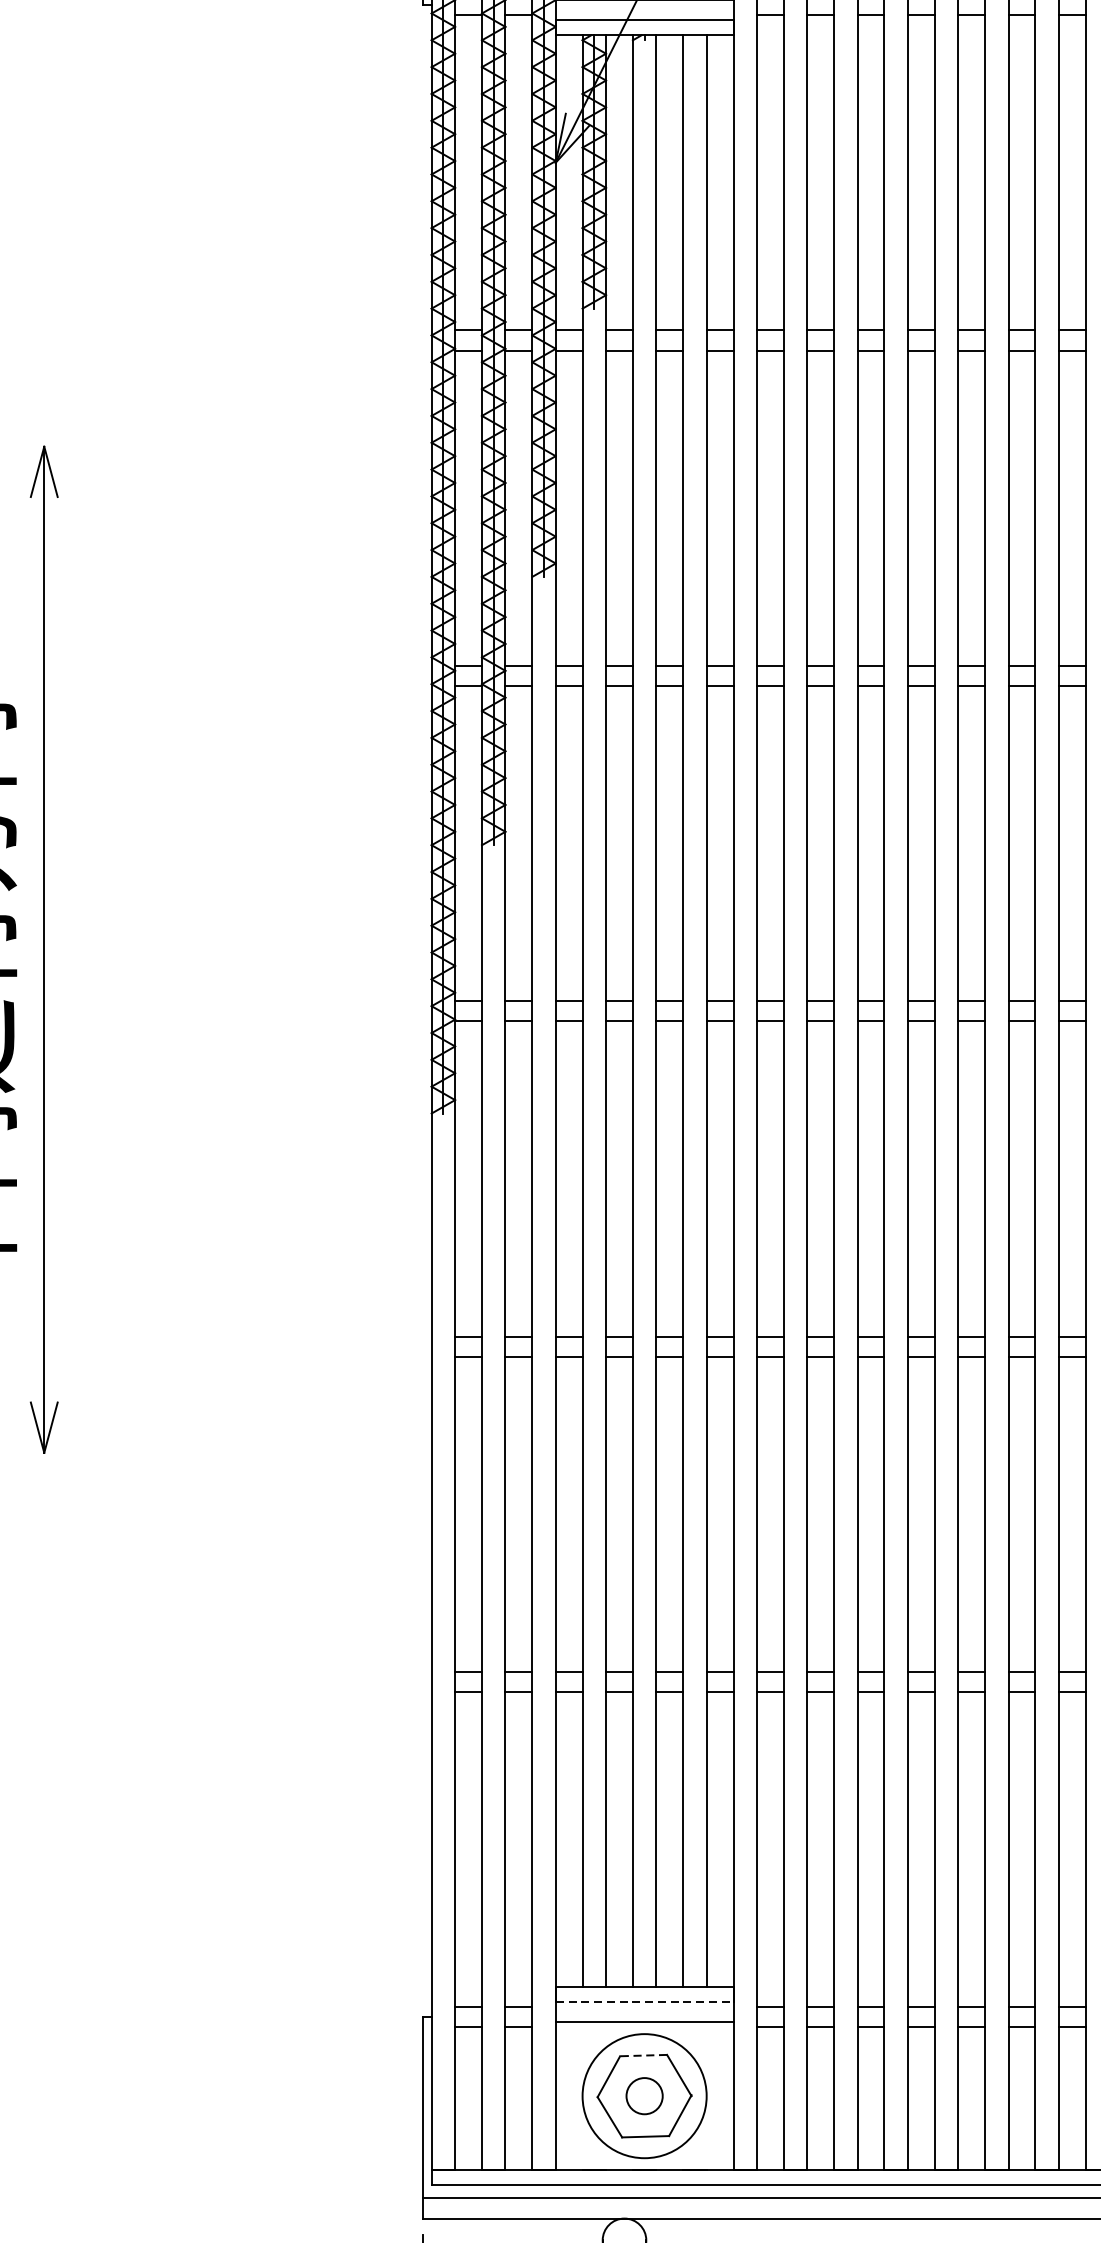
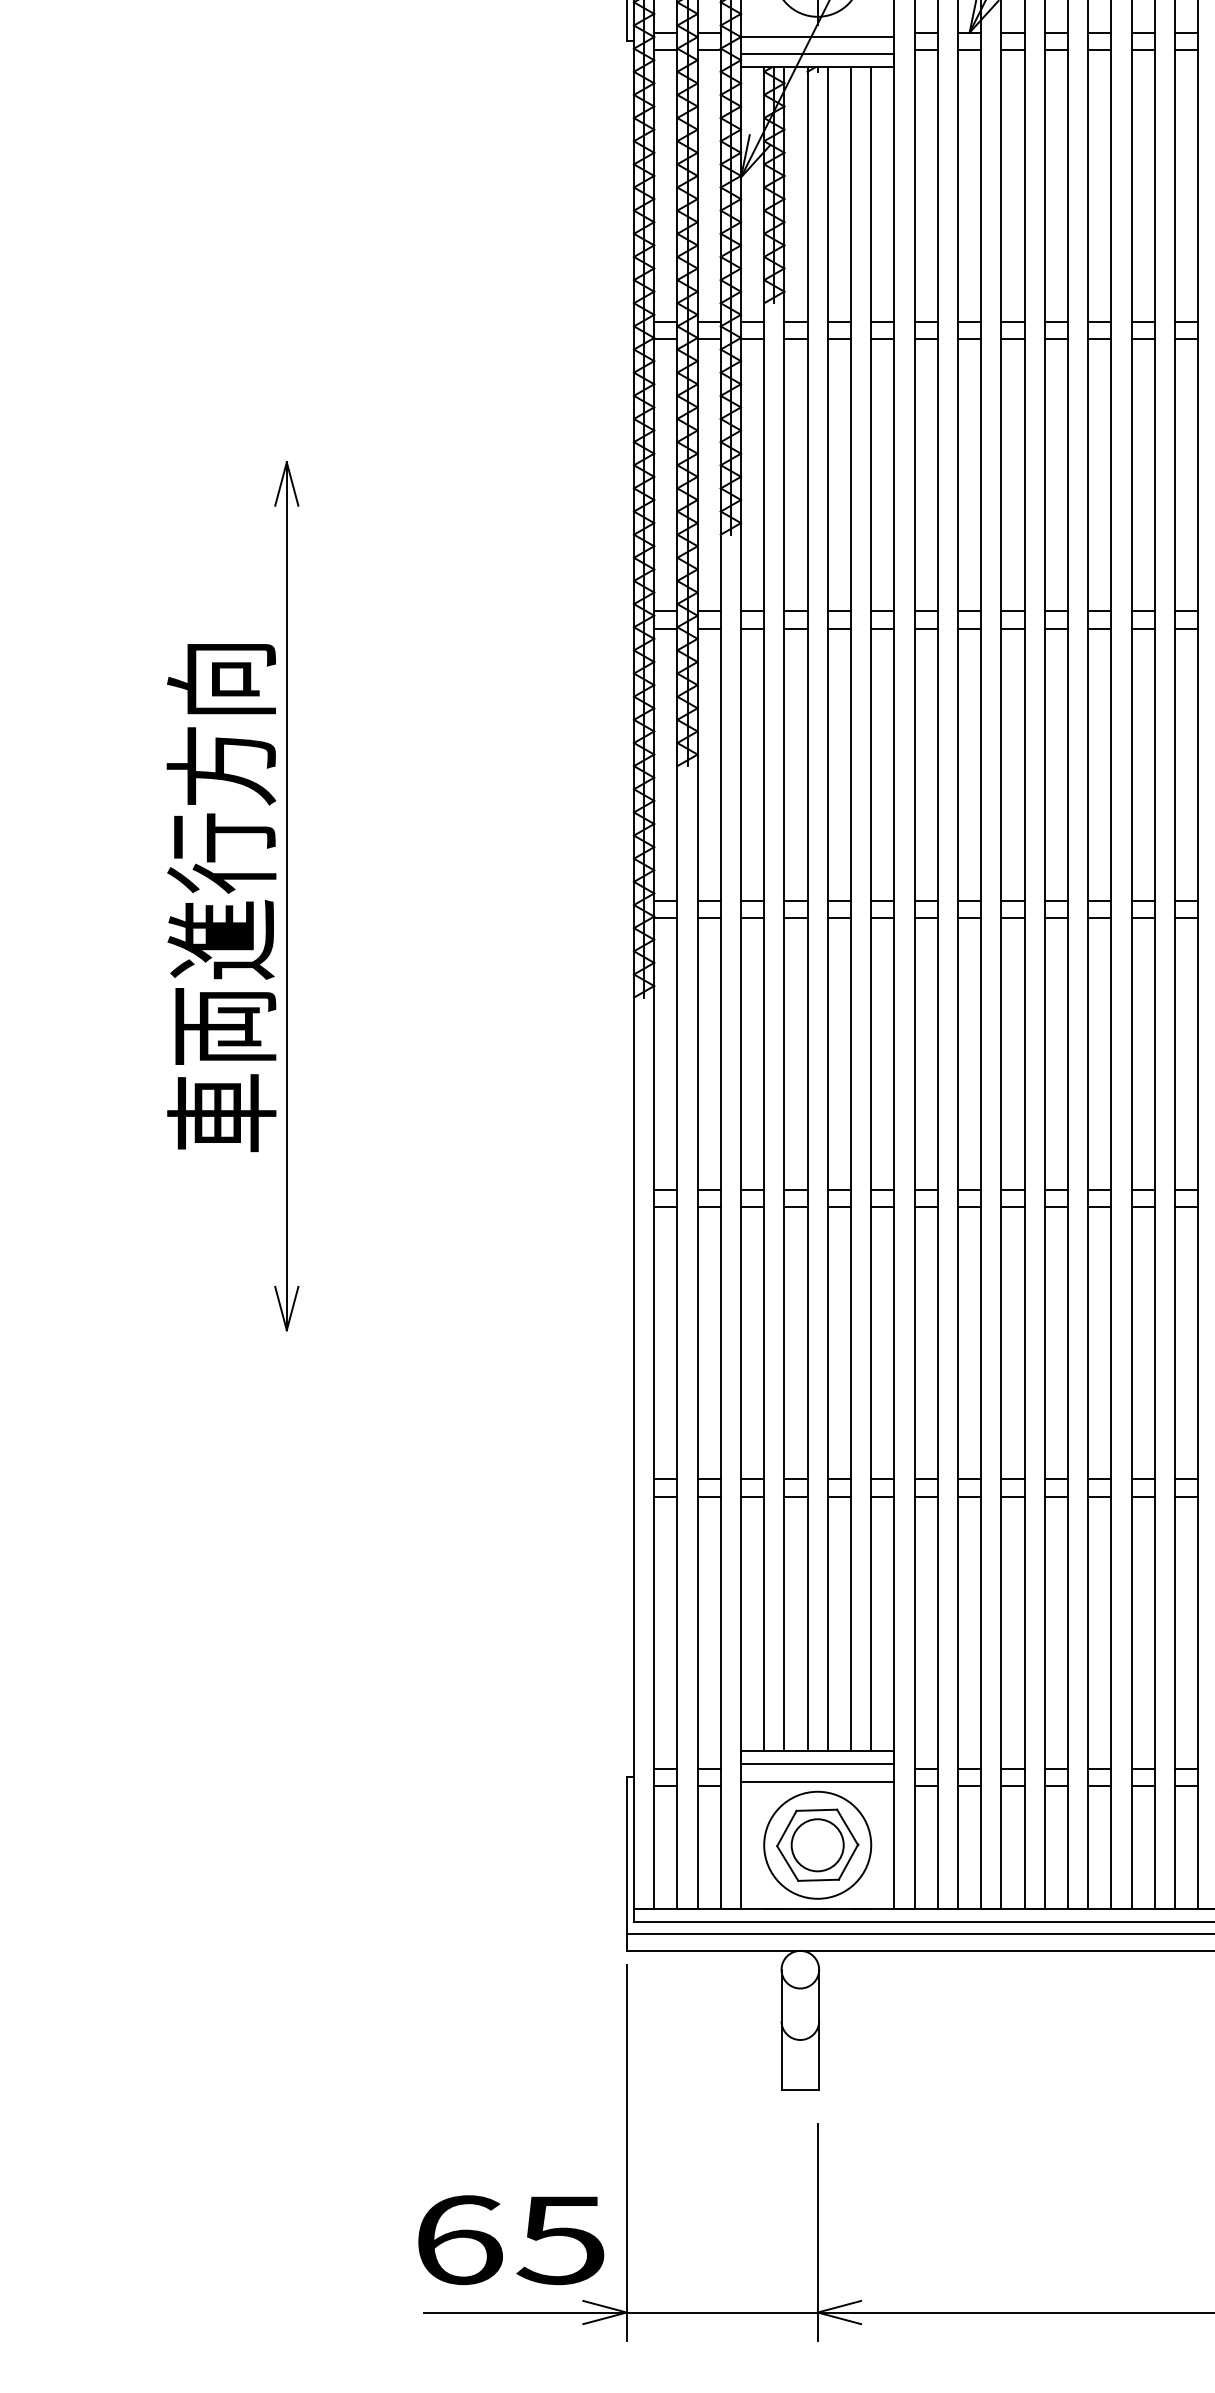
part: (43, 949) -> (286, 896), moved
line: (644, 2002) -> (817, 1764), dashed -> solid
line: (643, 2055) -> (816, 1810), dashed -> solid
circle: (644, 2096) -> (817, 1845), size x1.67

